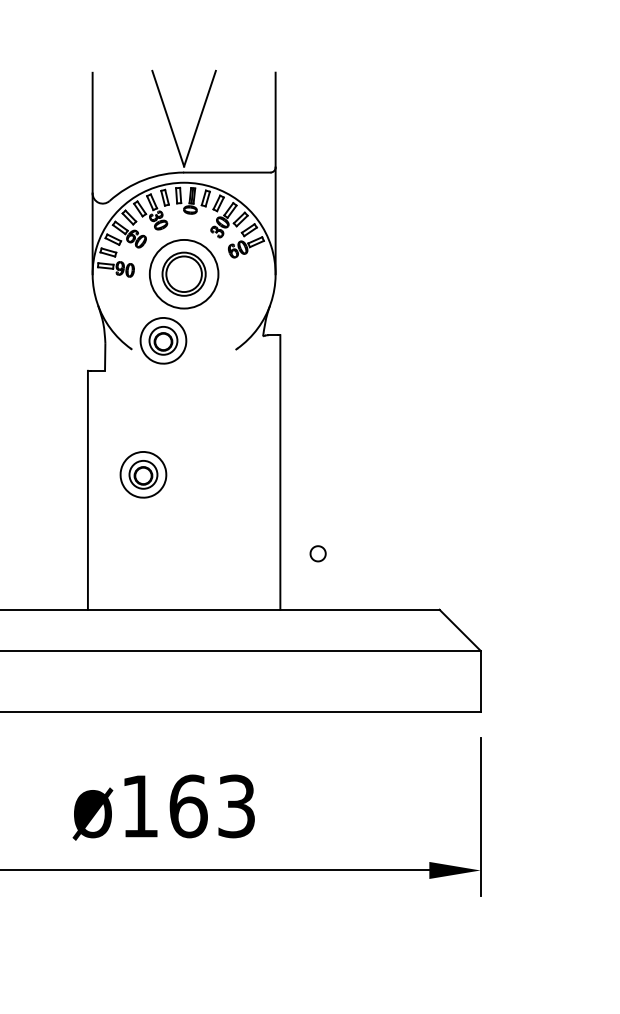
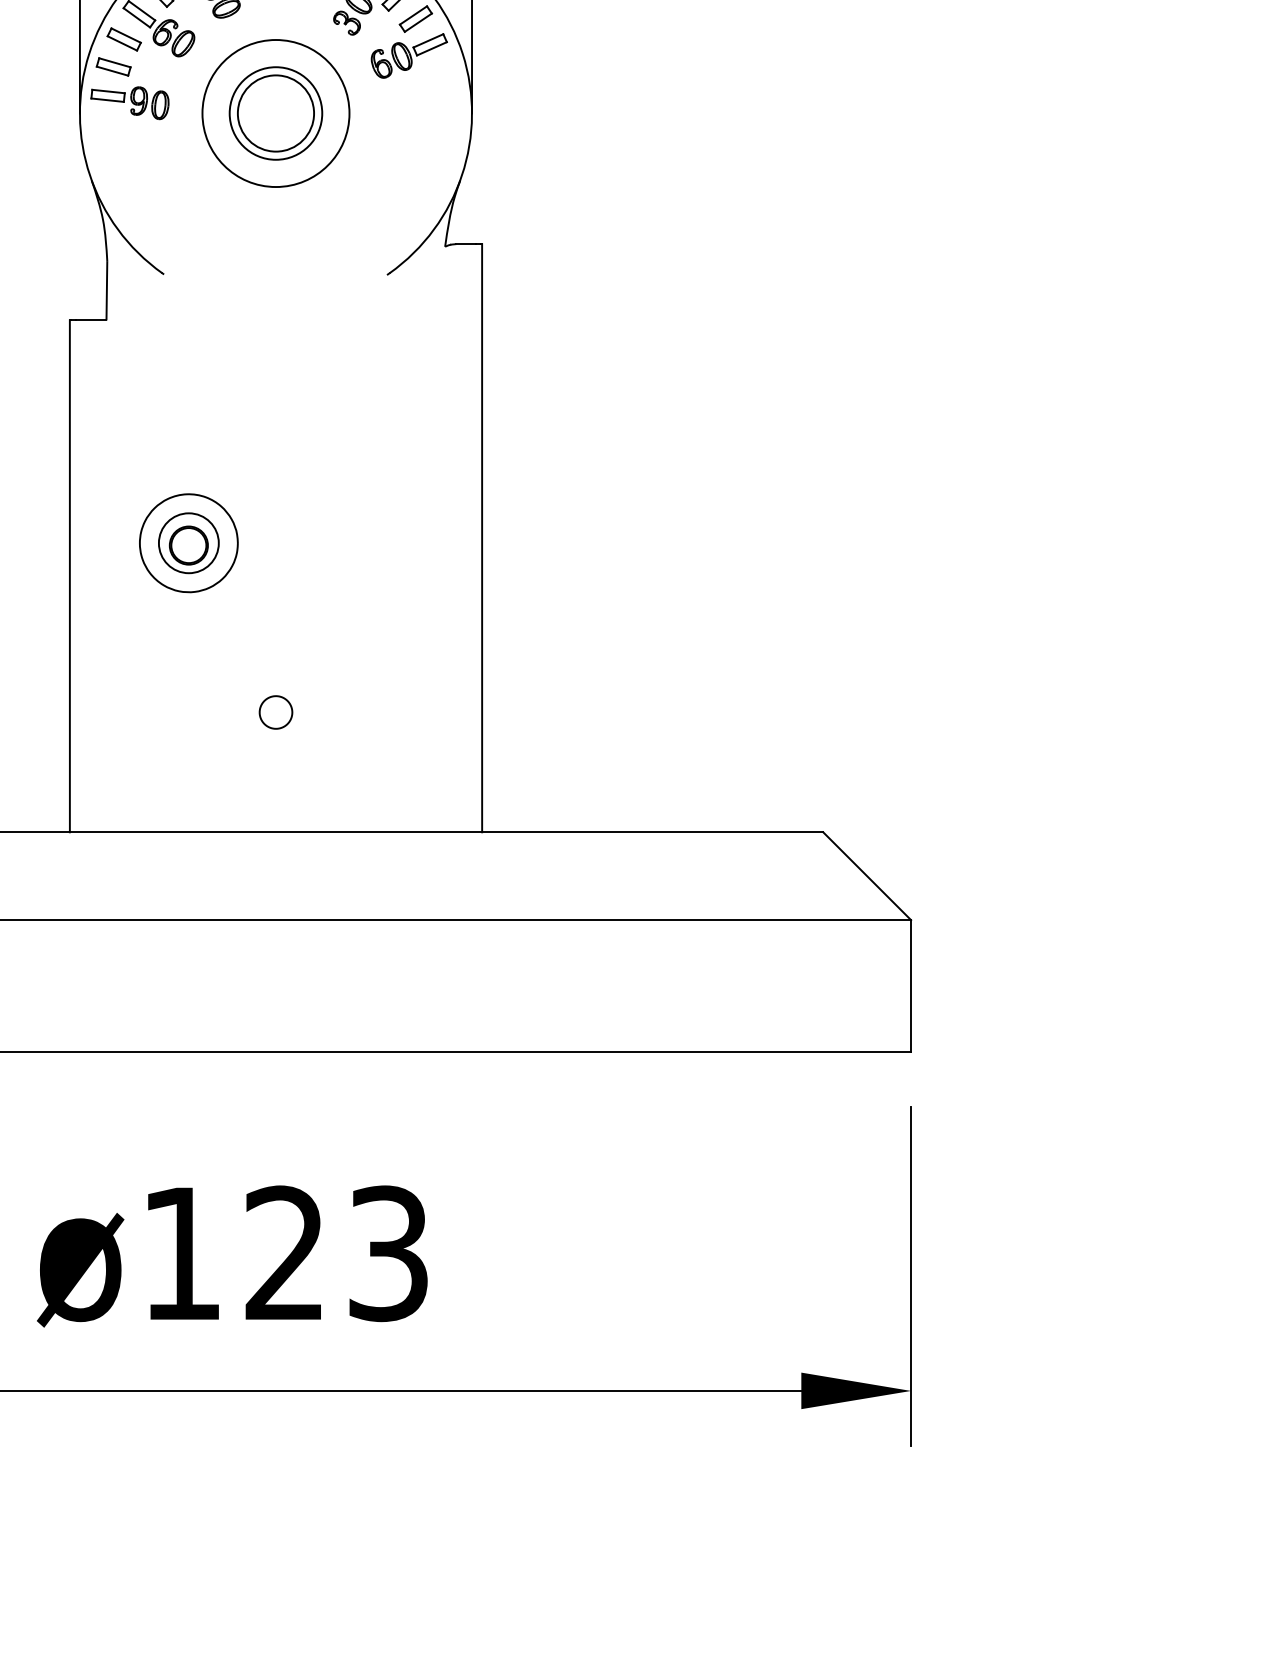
part: (163, 340) -> (231, 255), removed
part: (317, 553) -> (274, 711), moved
text: (188, 806) -> (285, 1253), ø163 -> ø123

